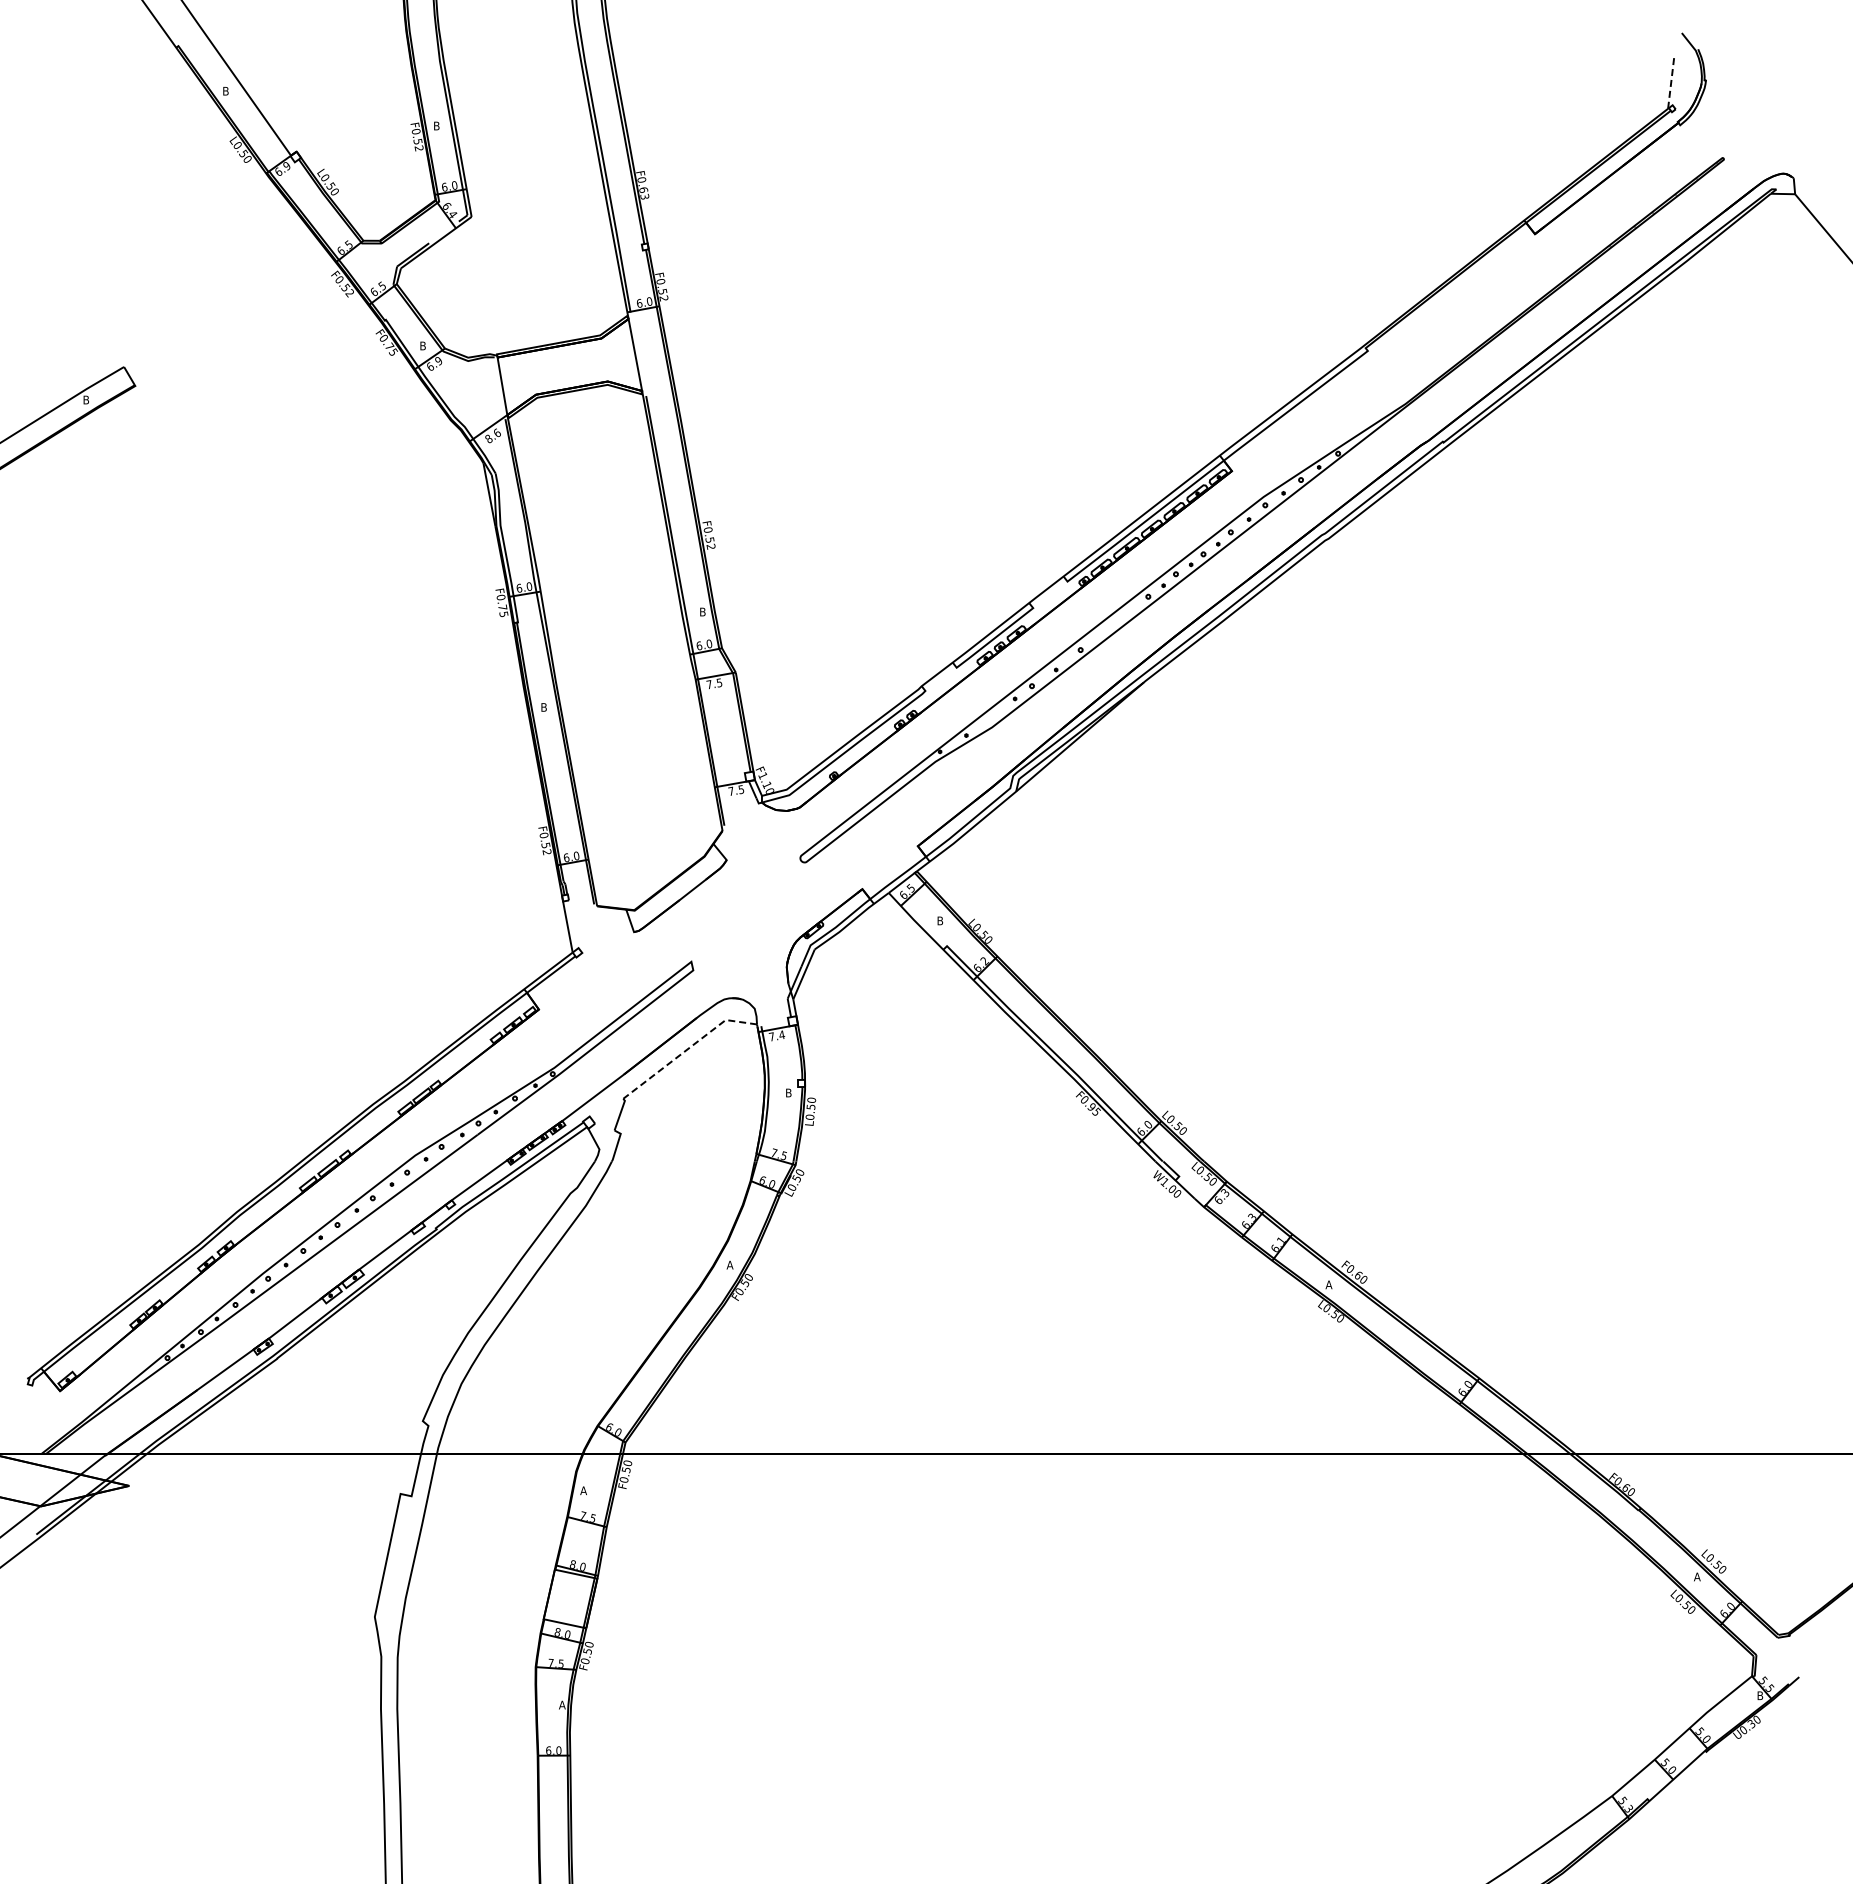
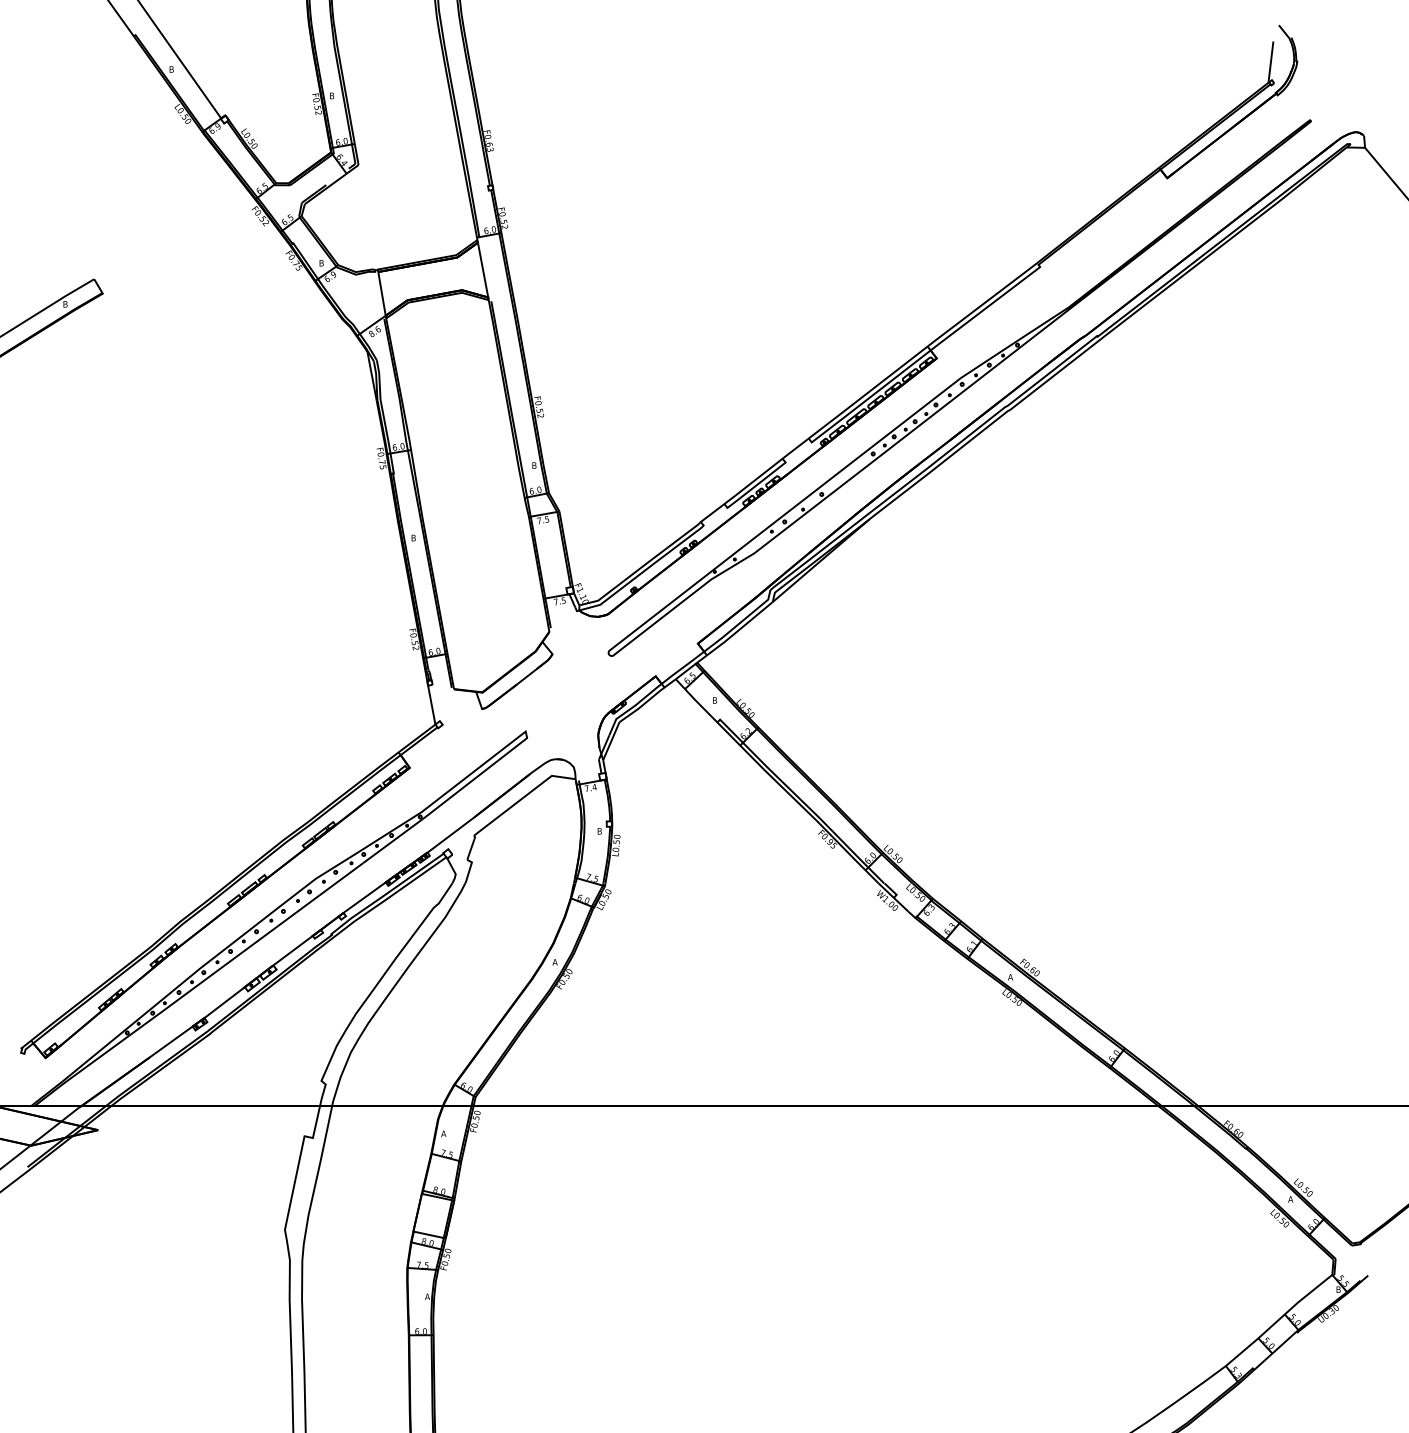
line: (1671, 81) -> (1271, 62), dashed -> solid
line: (687, 1049) -> (522, 798), dashed -> solid

